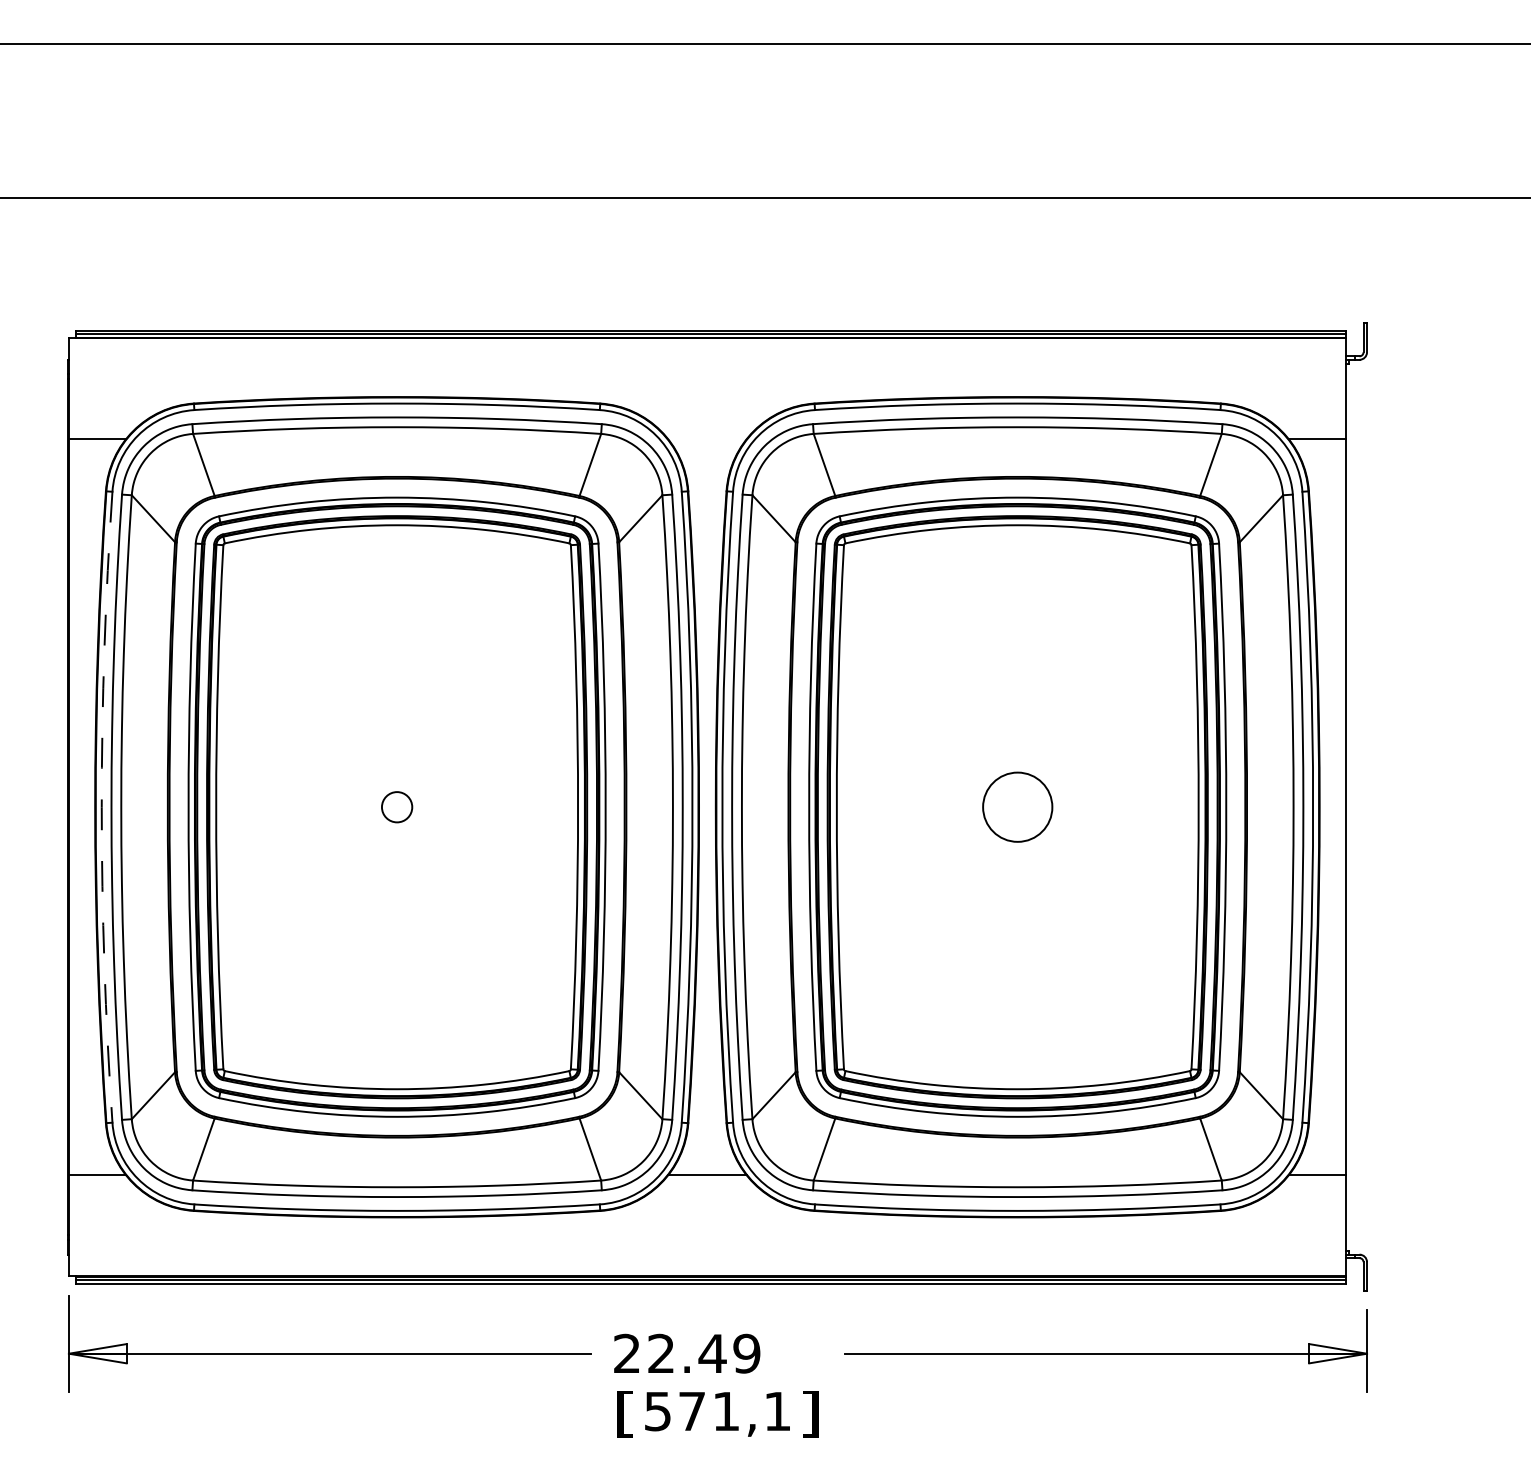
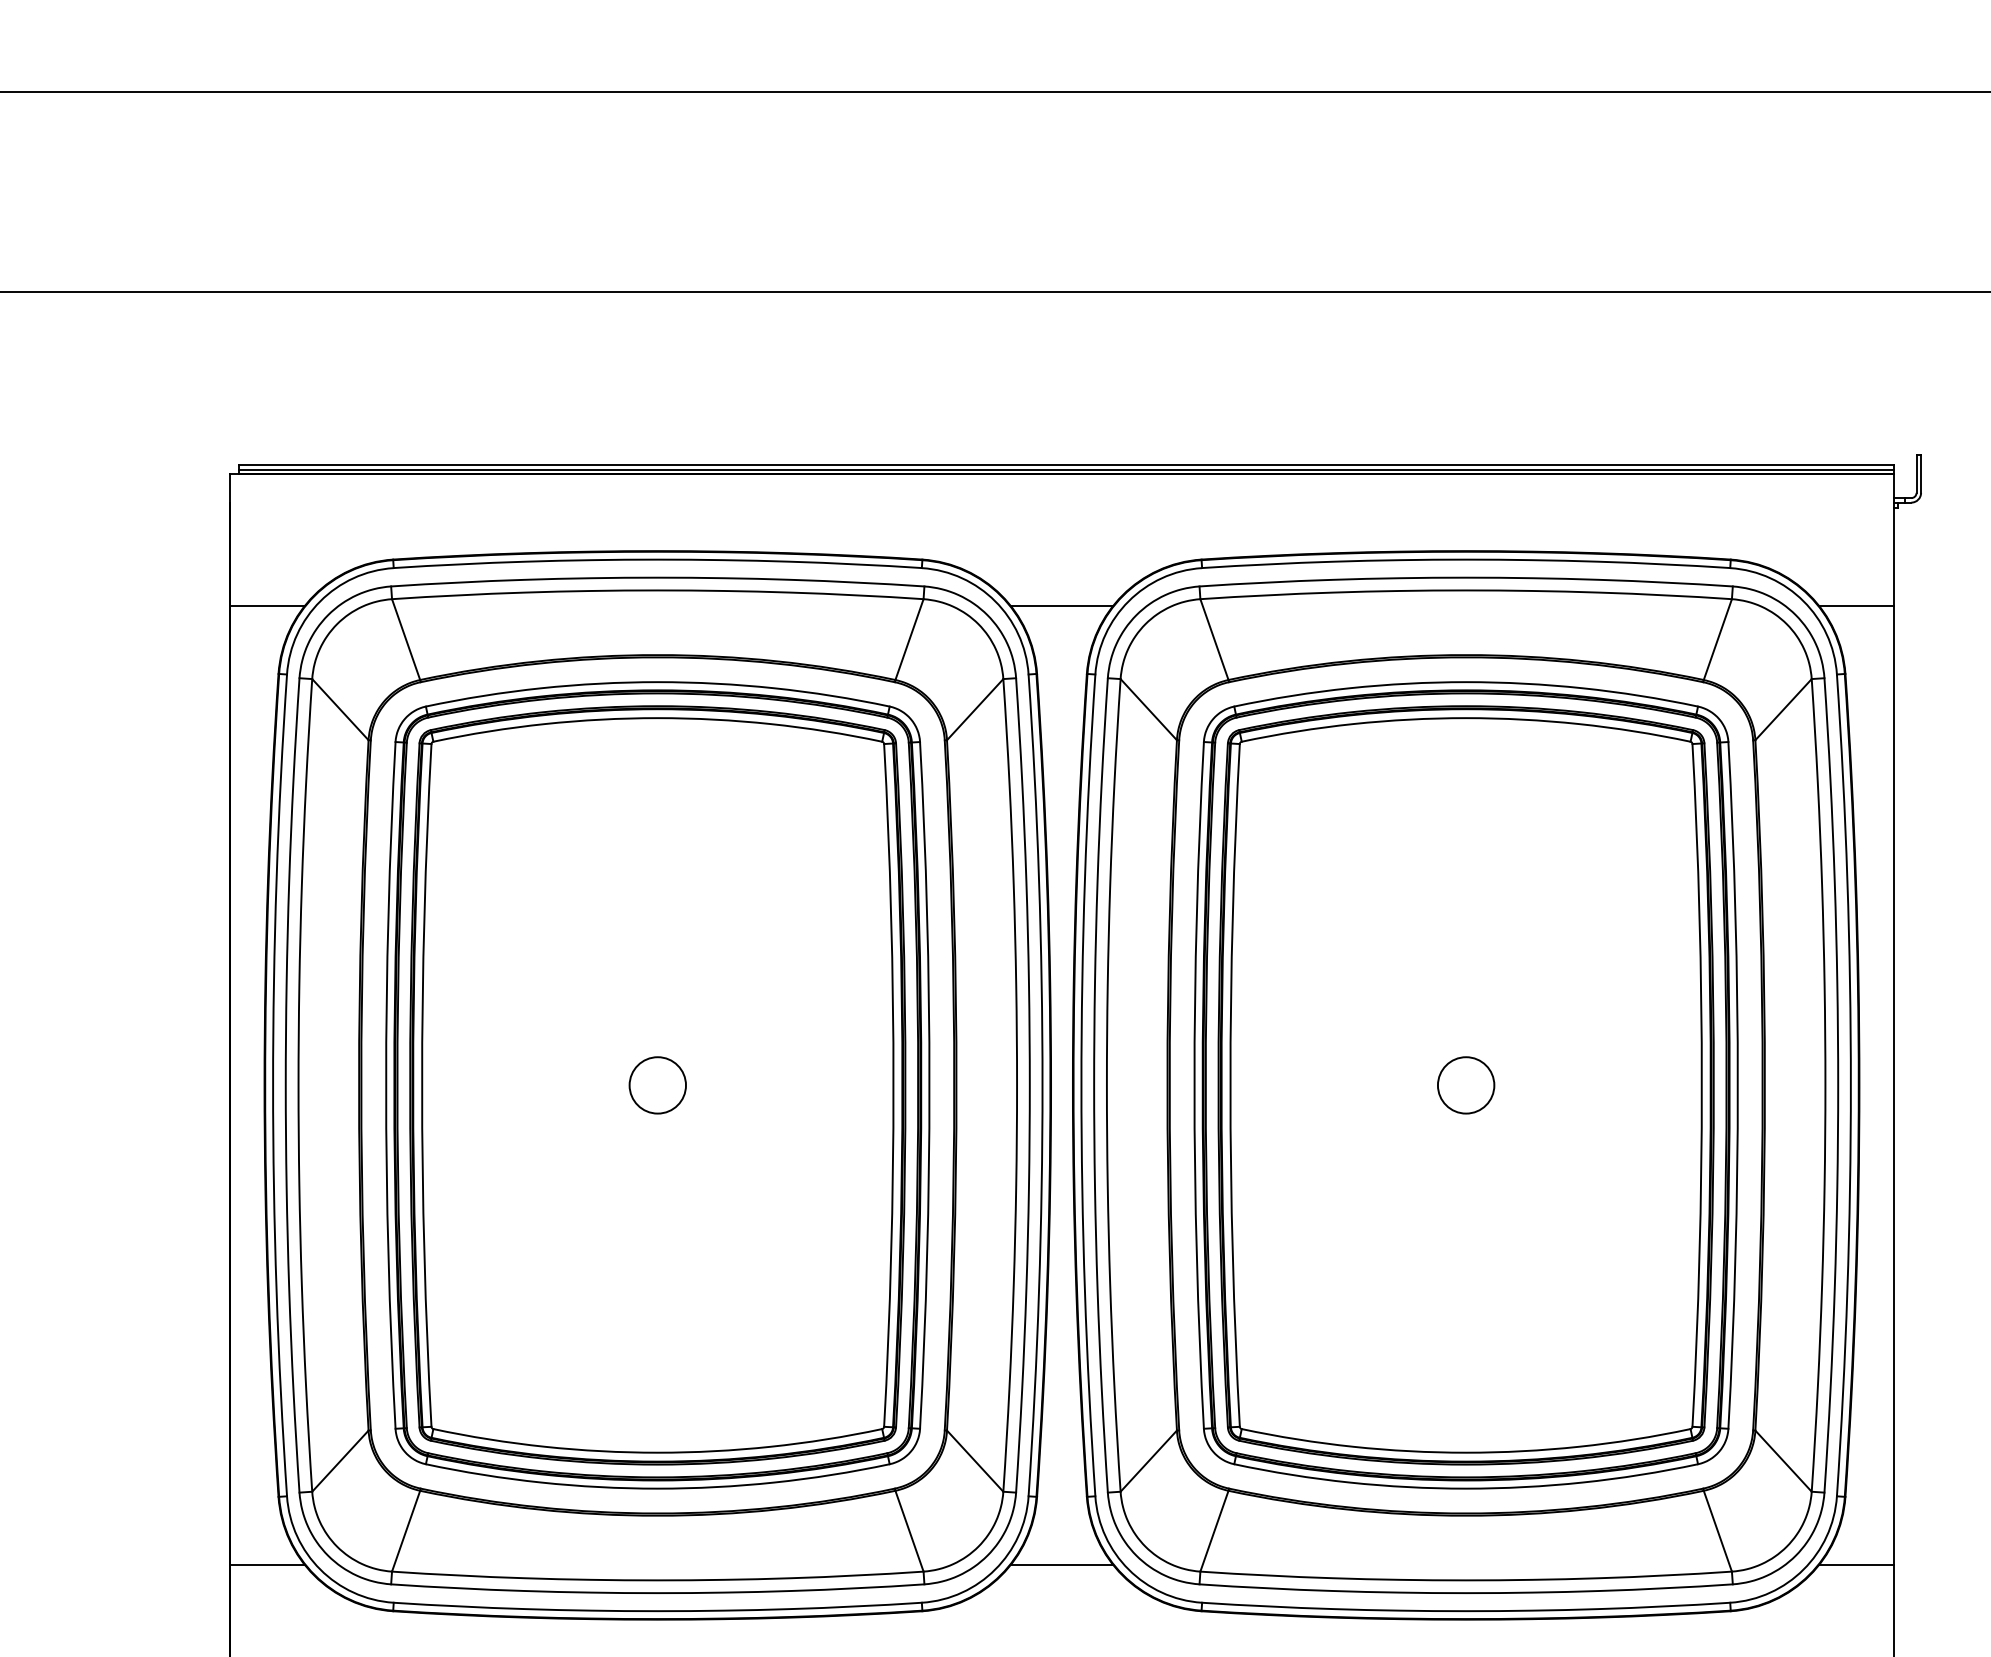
line: (707, 439) -> (1062, 606), added
circle: (396, 806) -> (656, 1084), size x1.43
circle: (1017, 806) -> (1465, 1084), size x0.62
arc: (101, 807) -> (272, 1085), dashed -> solid

